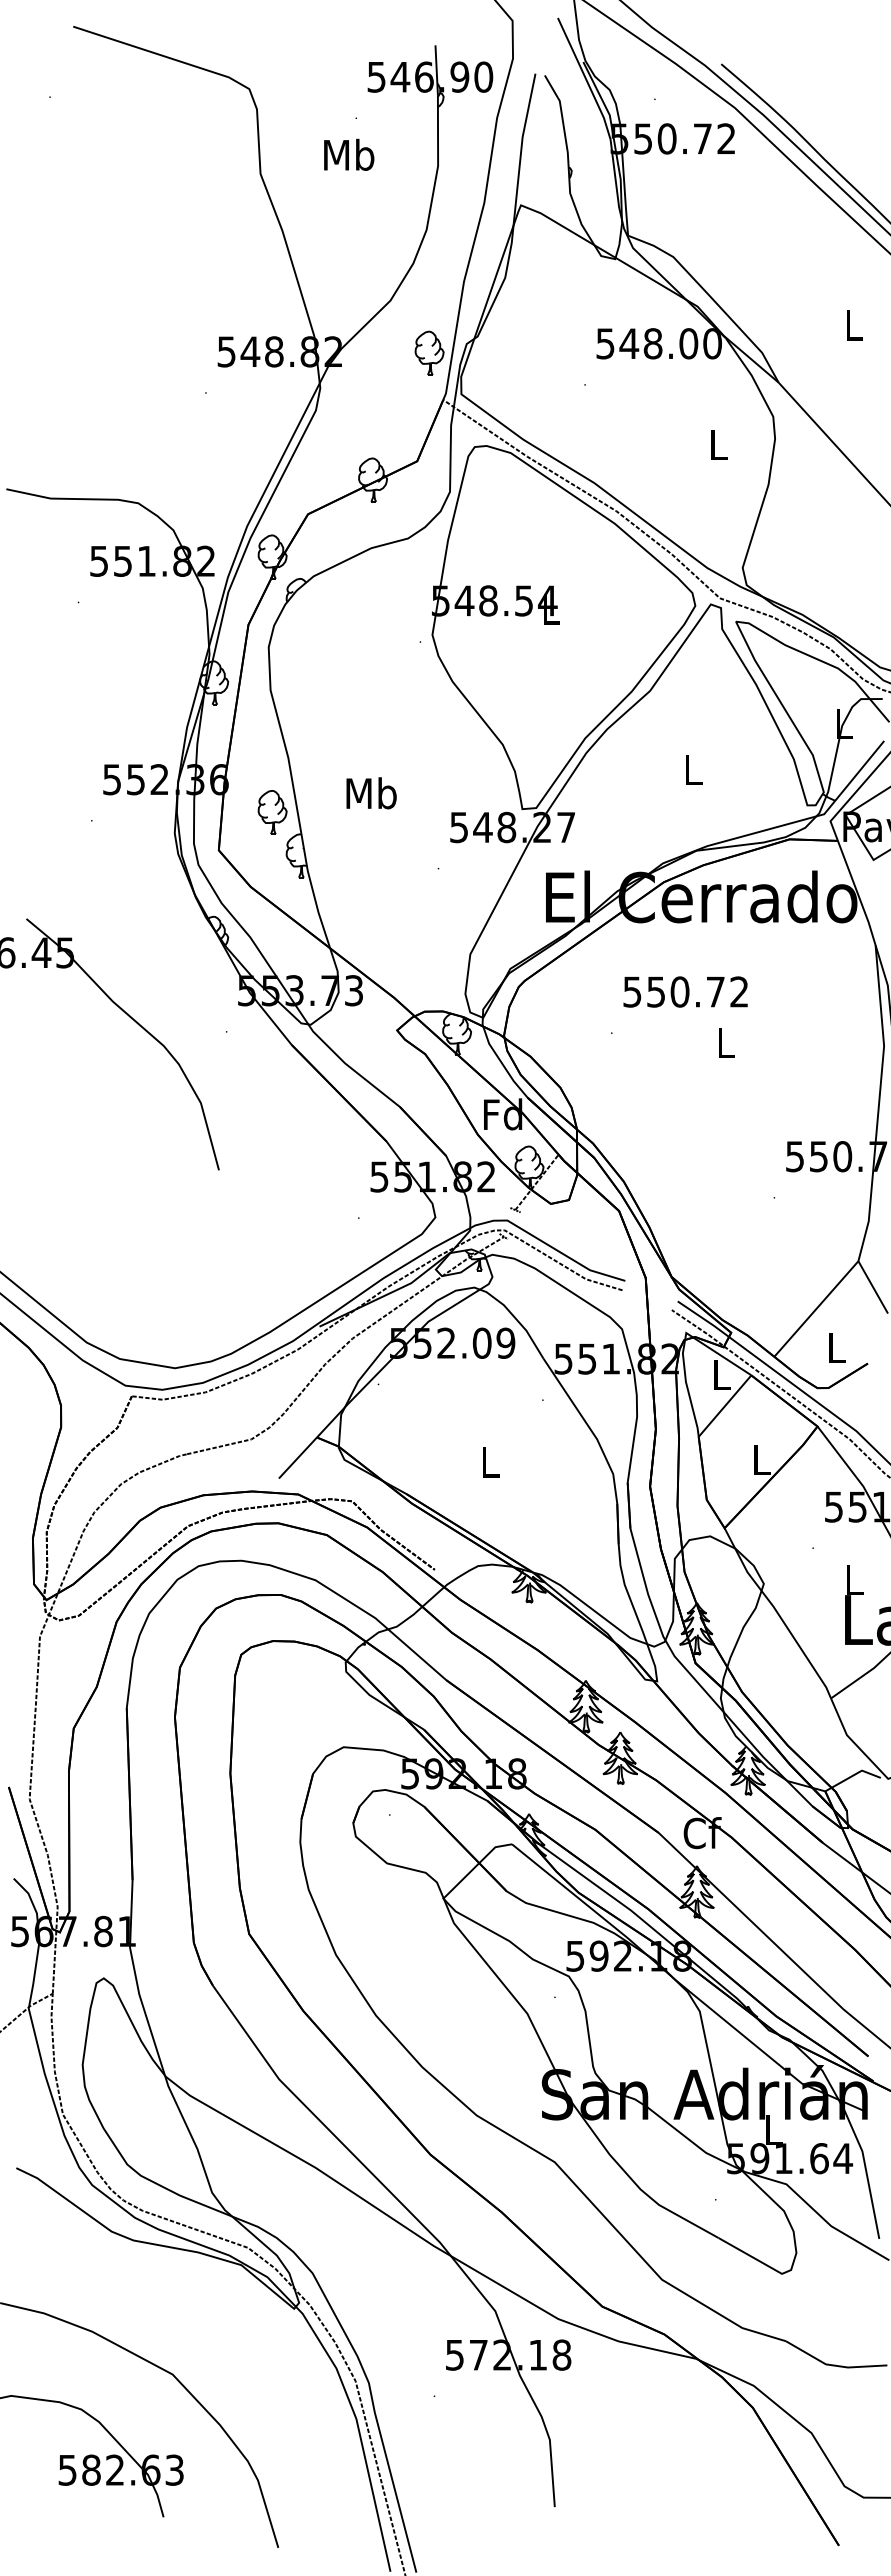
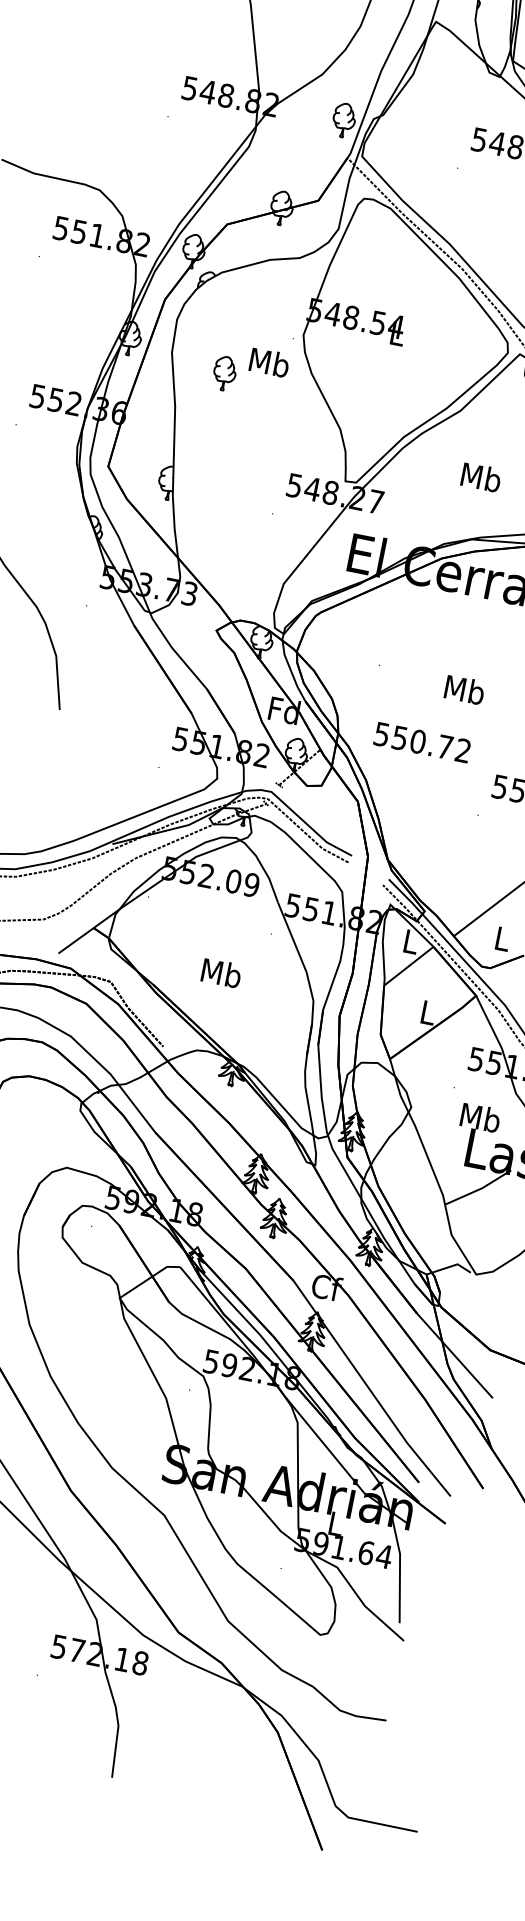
text: (693, 769) -> (481, 477), L -> Mb
text: (371, 793) -> (269, 362), moved
part: (272, 812) -> (224, 373), moved
text: (685, 991) -> (422, 742), moved
text: (726, 1042) -> (465, 689), L -> Mb
text: (490, 1462) -> (221, 973), L -> Mb
text: (854, 1579) -> (480, 1117), L -> Mb

